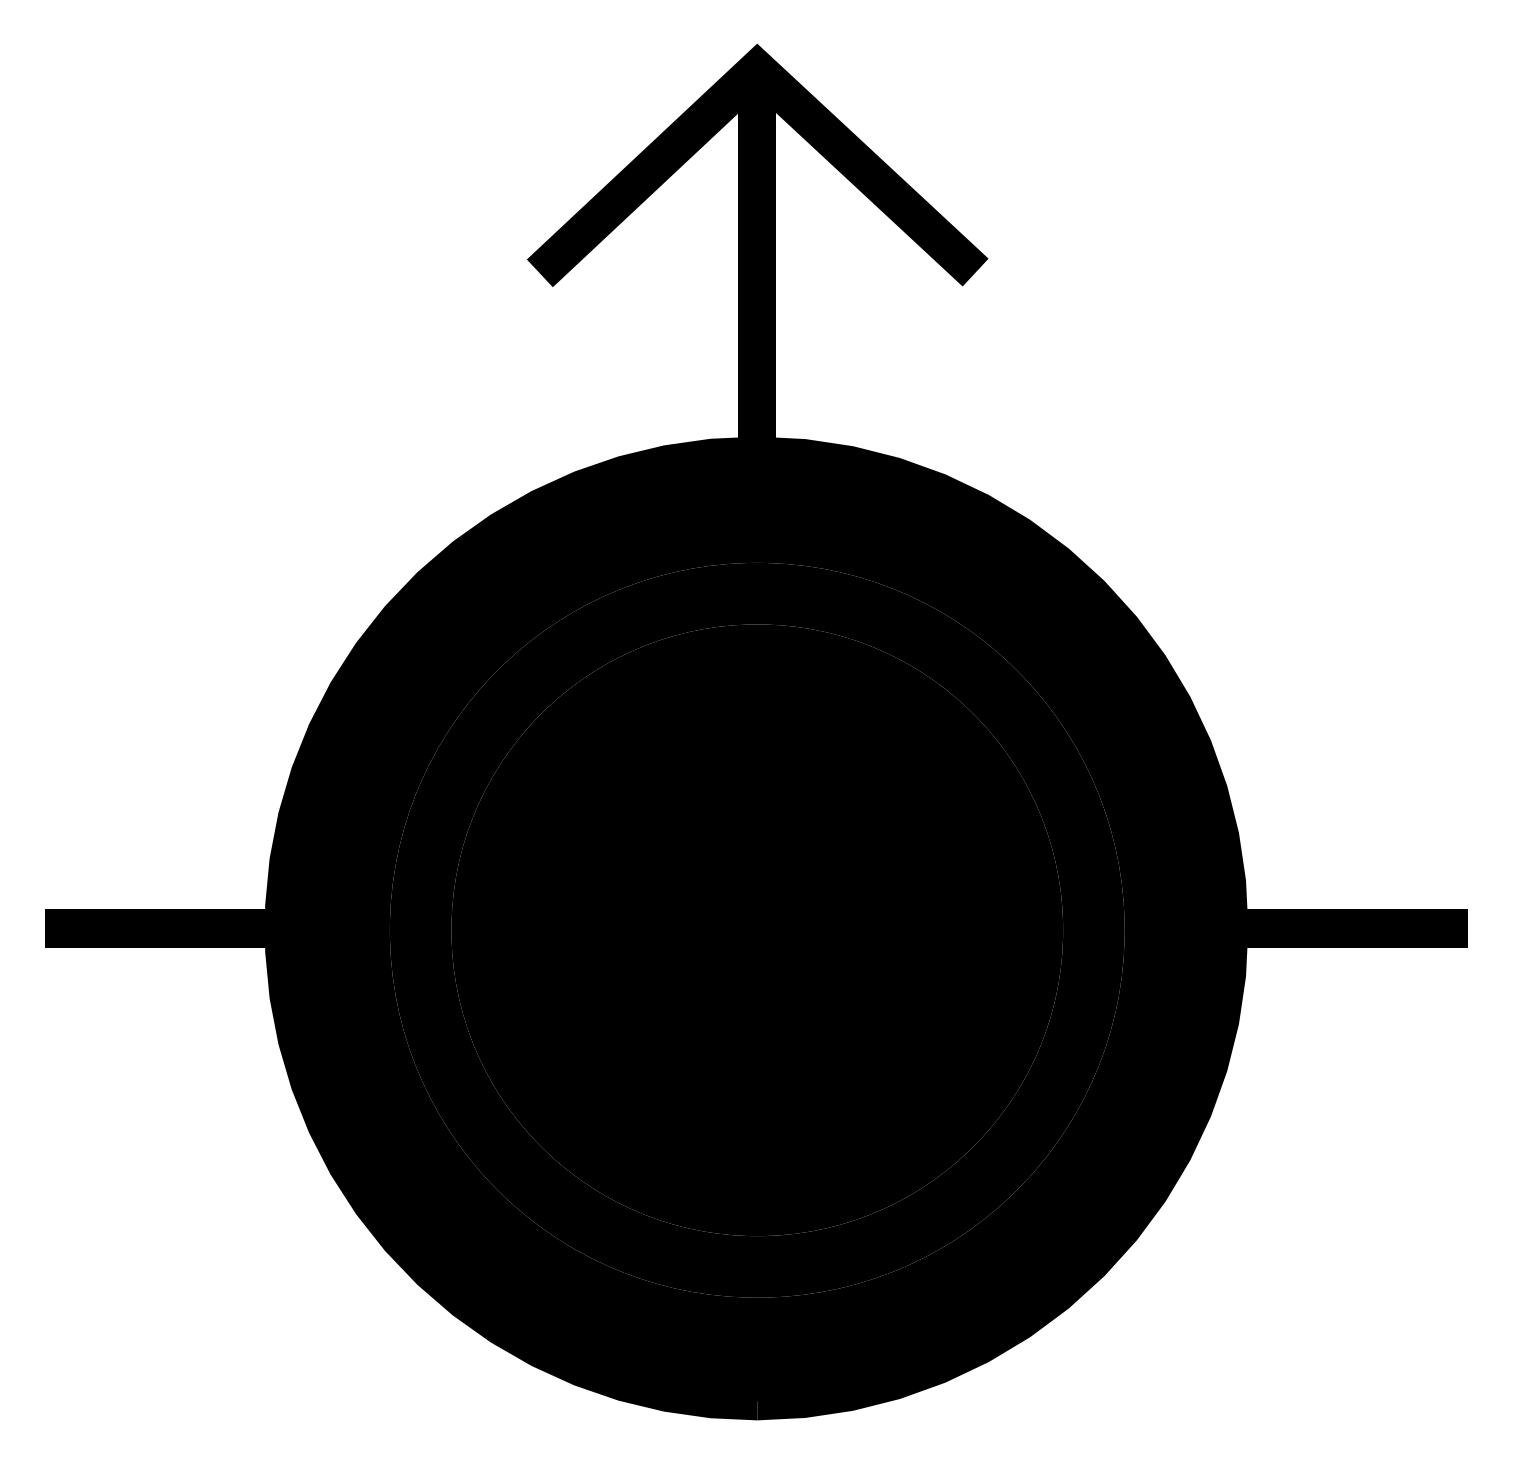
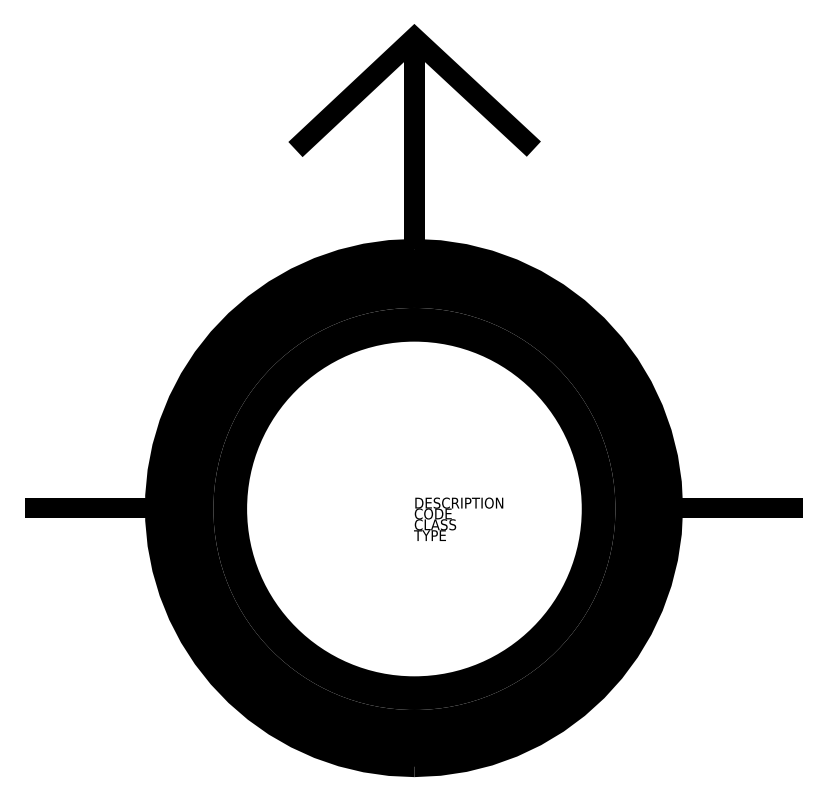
fill: (757, 929) -> (414, 508), removed

